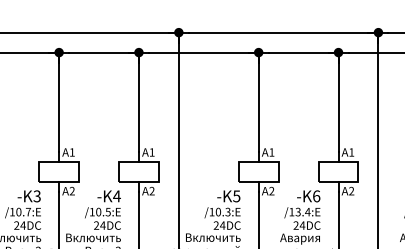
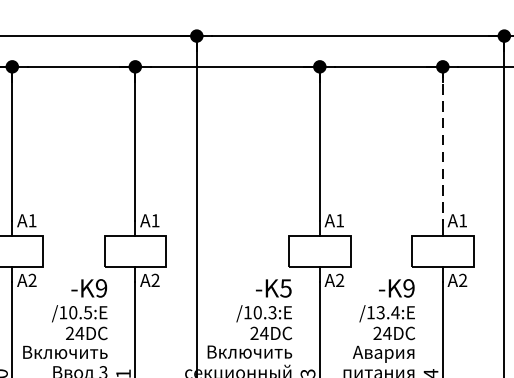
line: (338, 102) -> (442, 143), solid -> dashed
text: (116, 196) -> (100, 288), -K4 -> -K9
text: (316, 196) -> (408, 288), -K6 -> -K9

